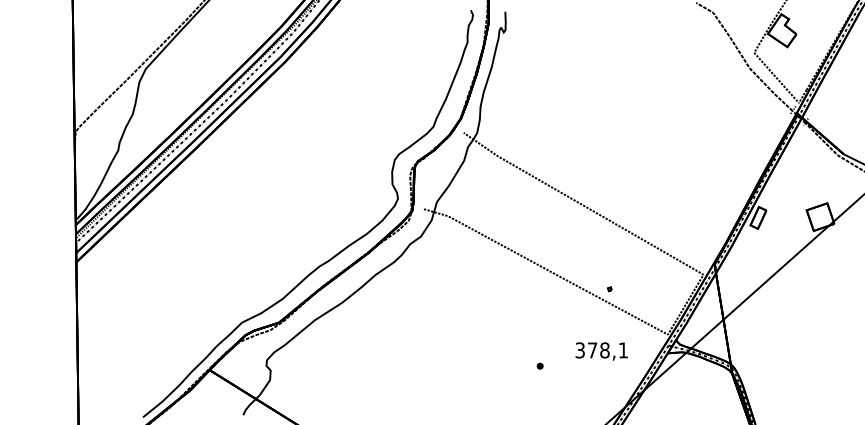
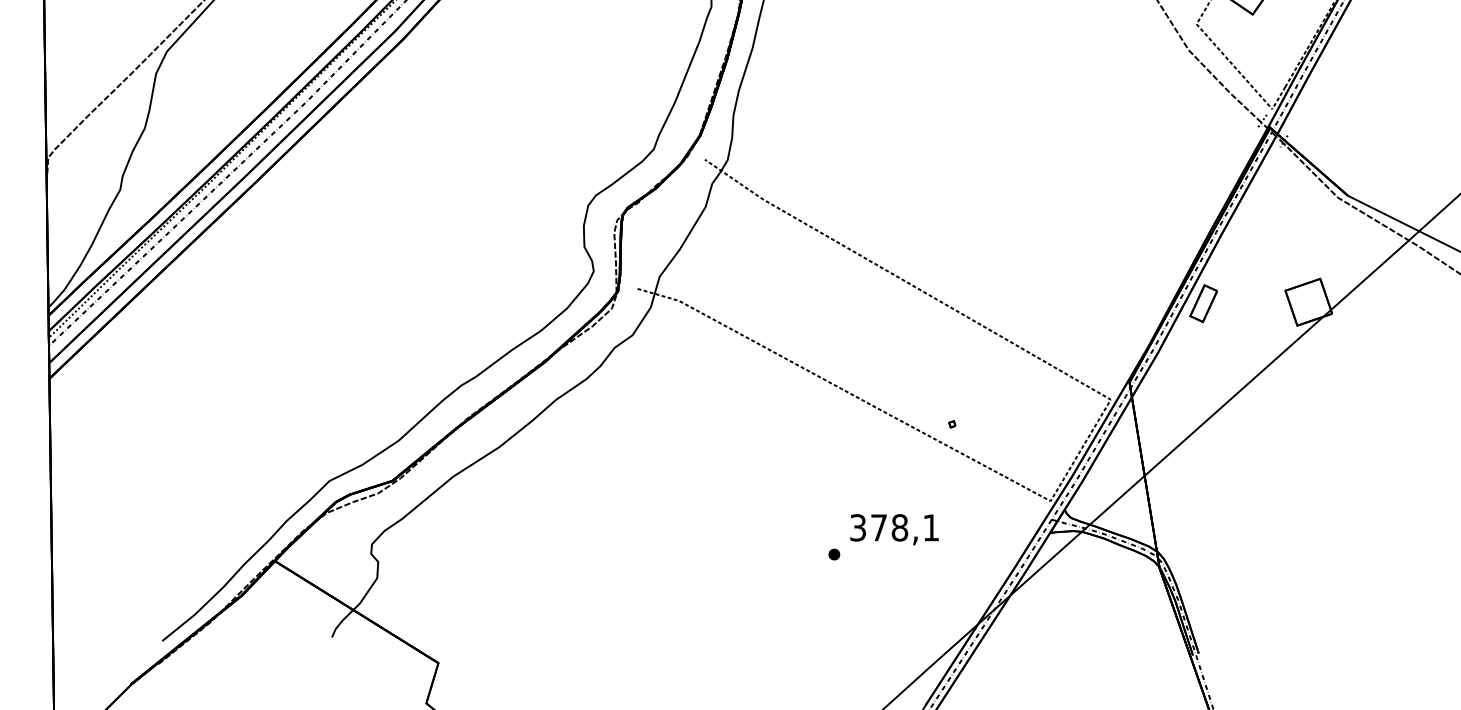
text: (601, 351) -> (894, 529), moved

